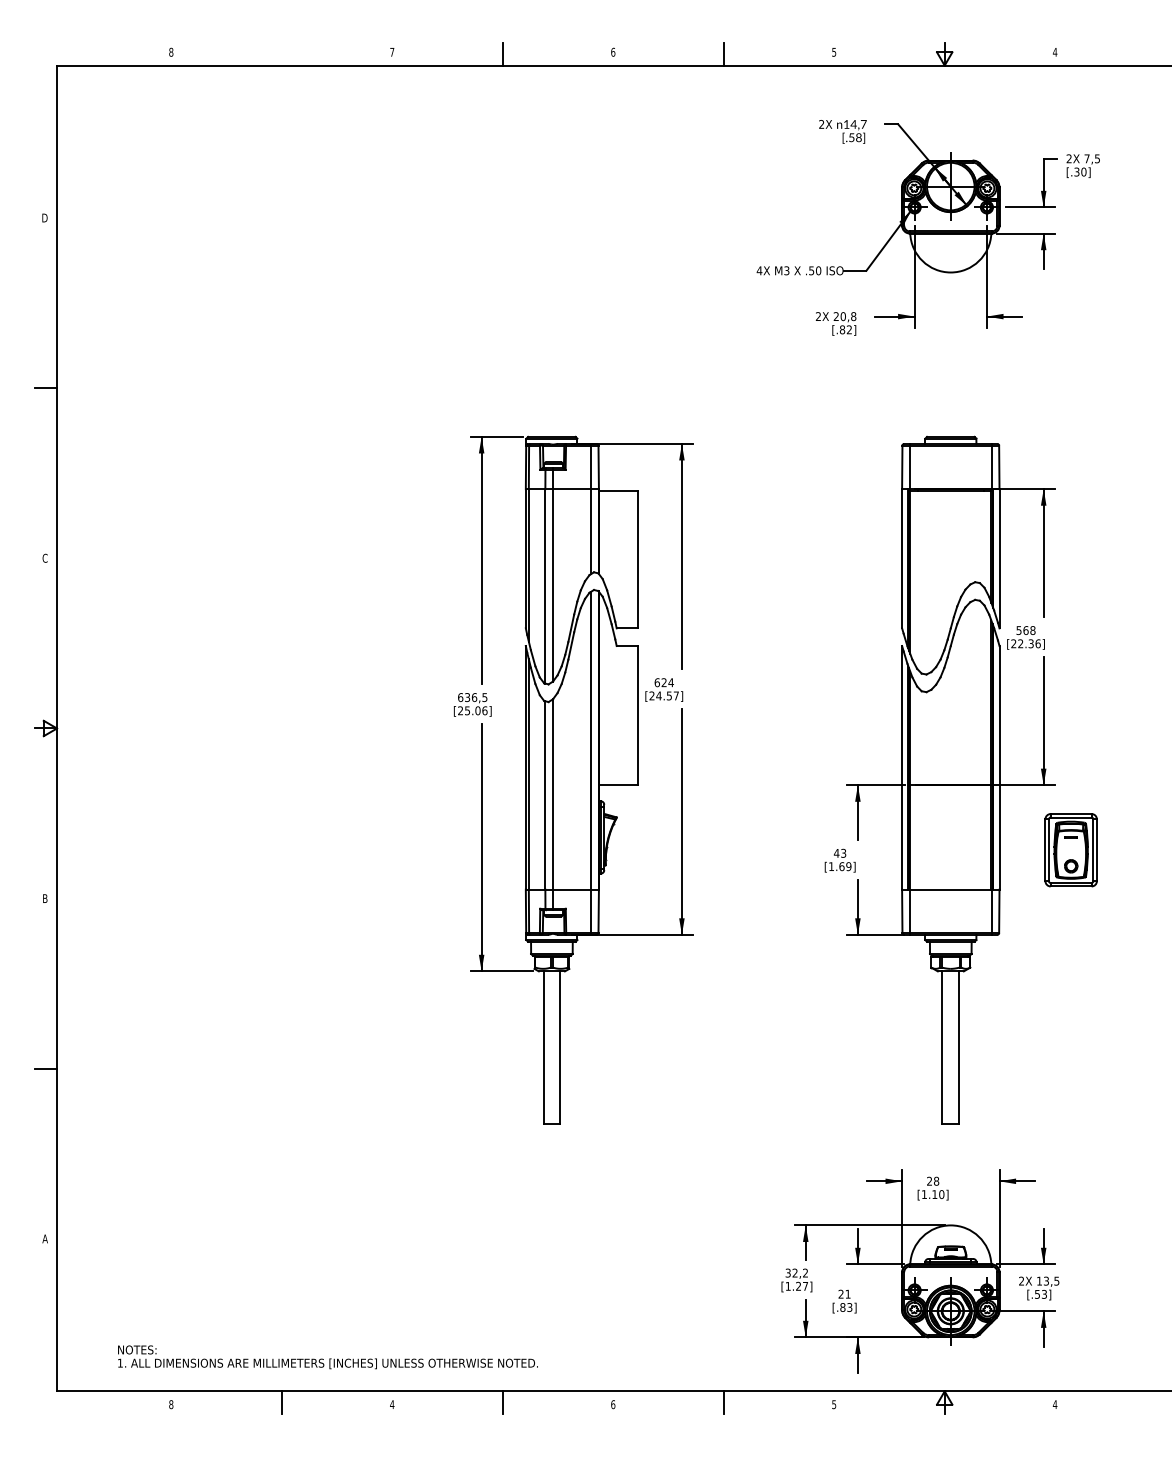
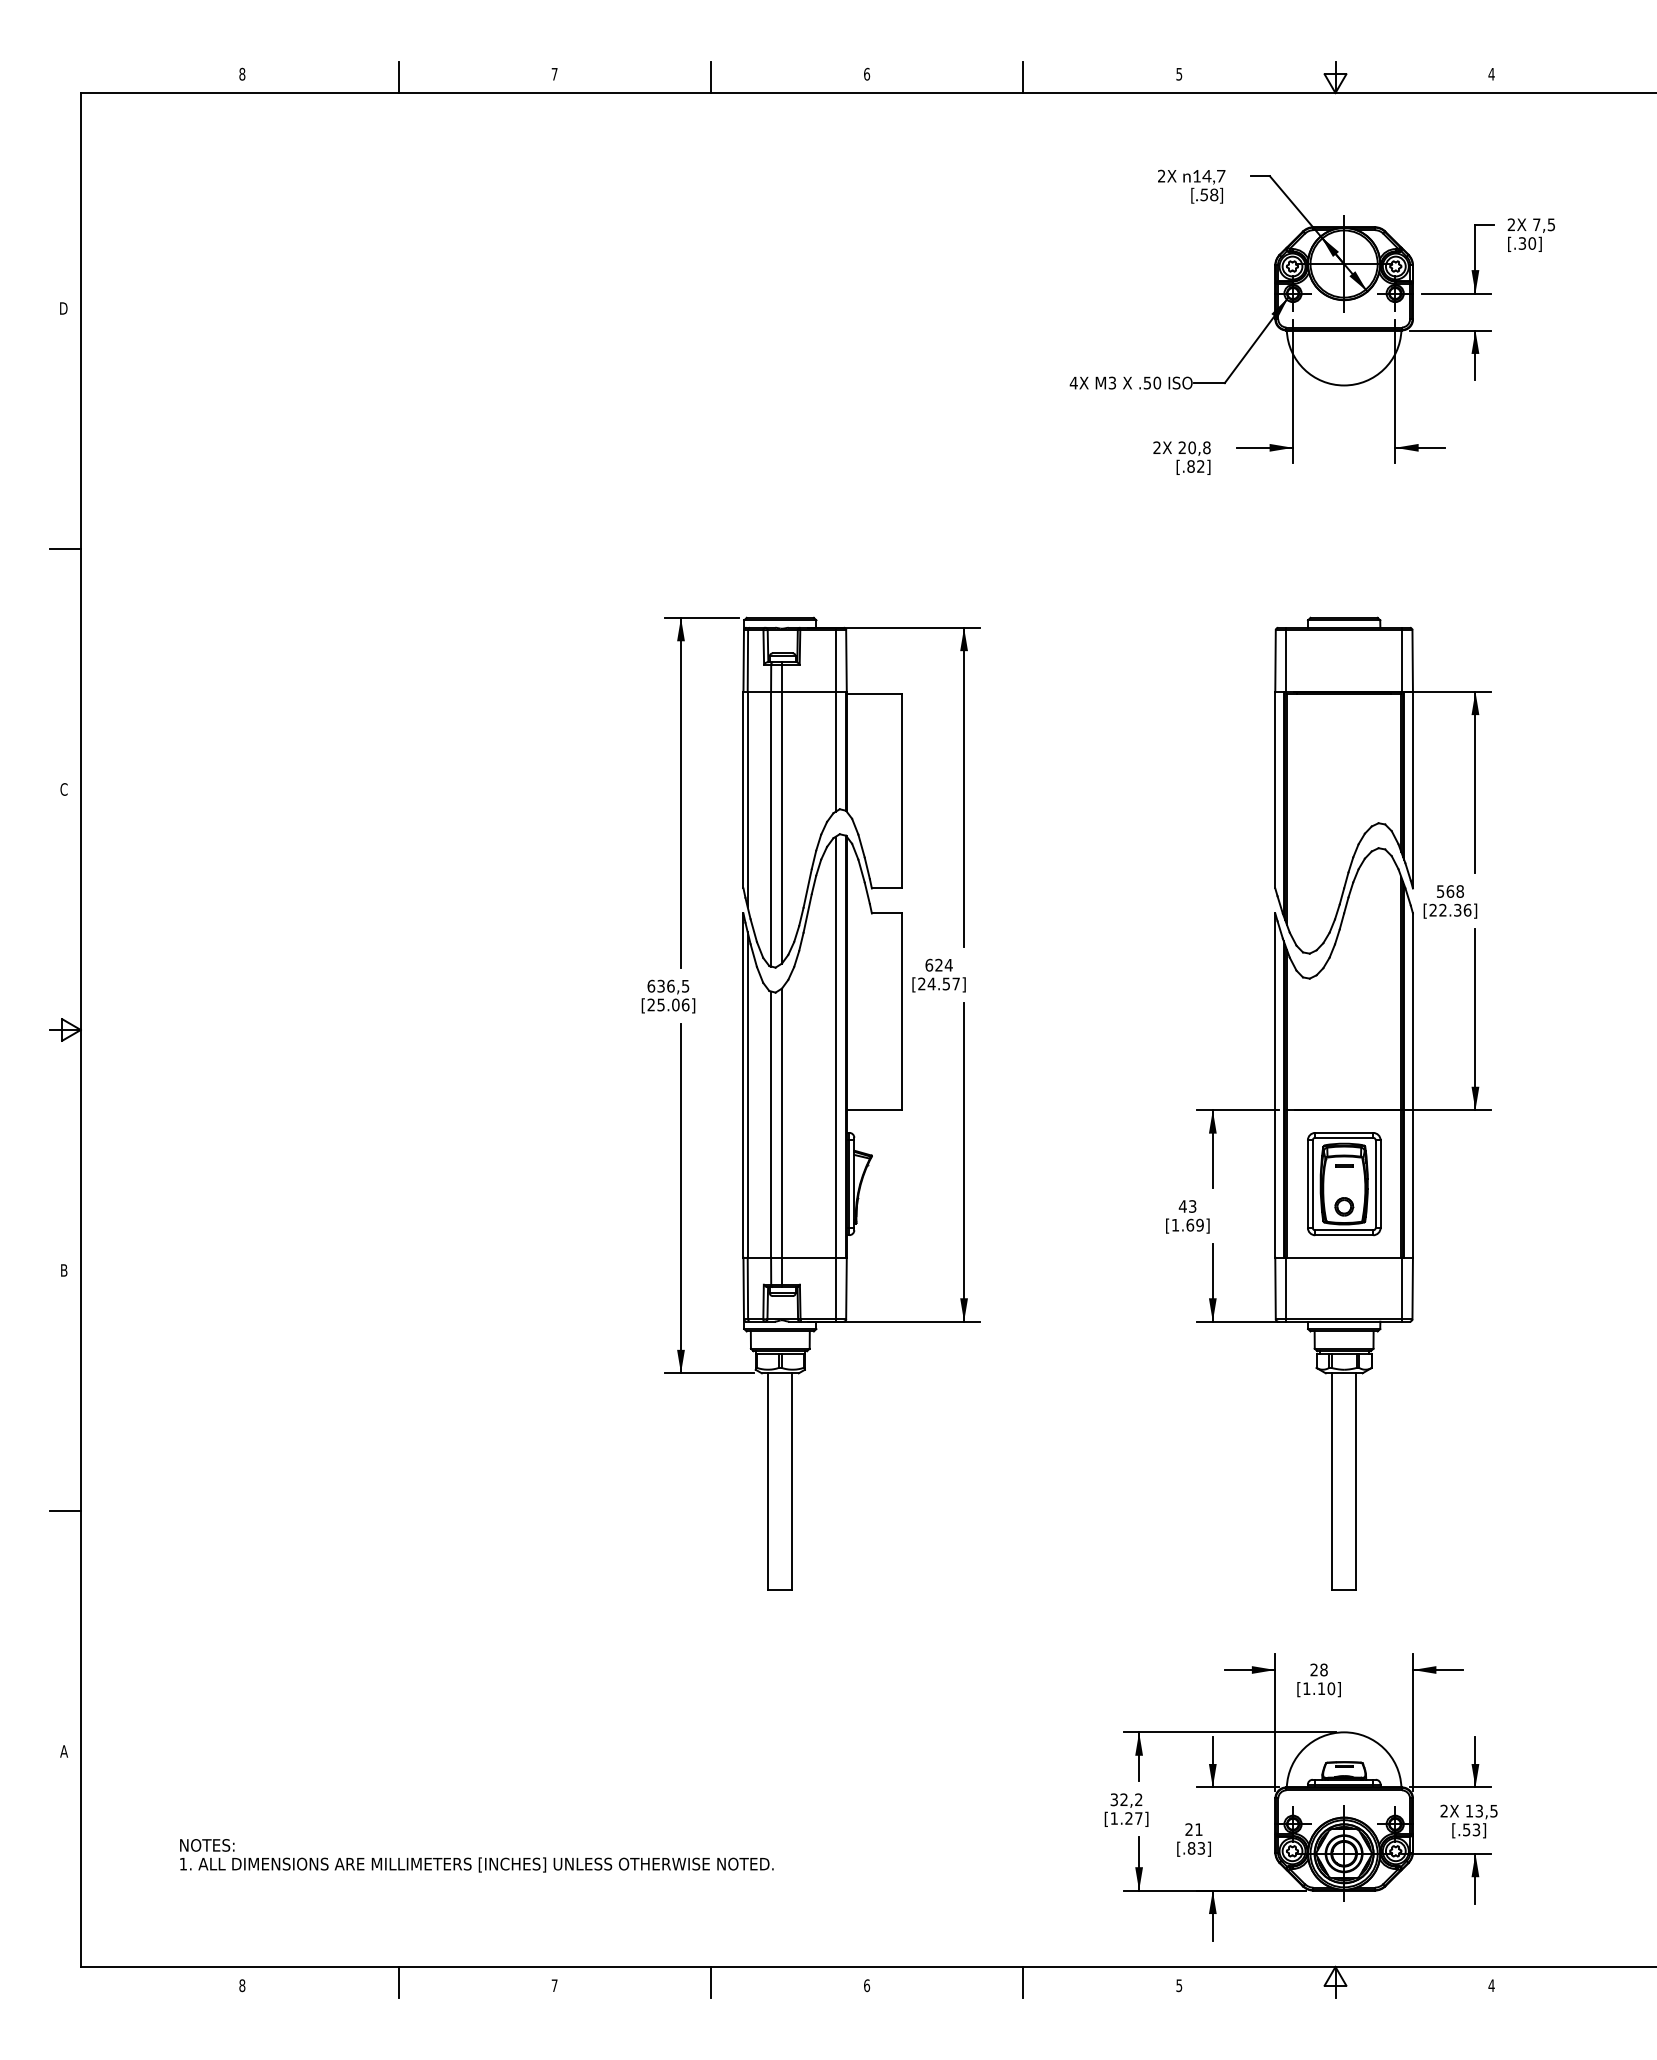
line: (281, 54) -> (398, 77), added
part: (1071, 850) -> (1344, 1184), moved
text: (327, 1357) -> (476, 1855), moved
text: (392, 1404) -> (554, 1985), 4 -> 7

